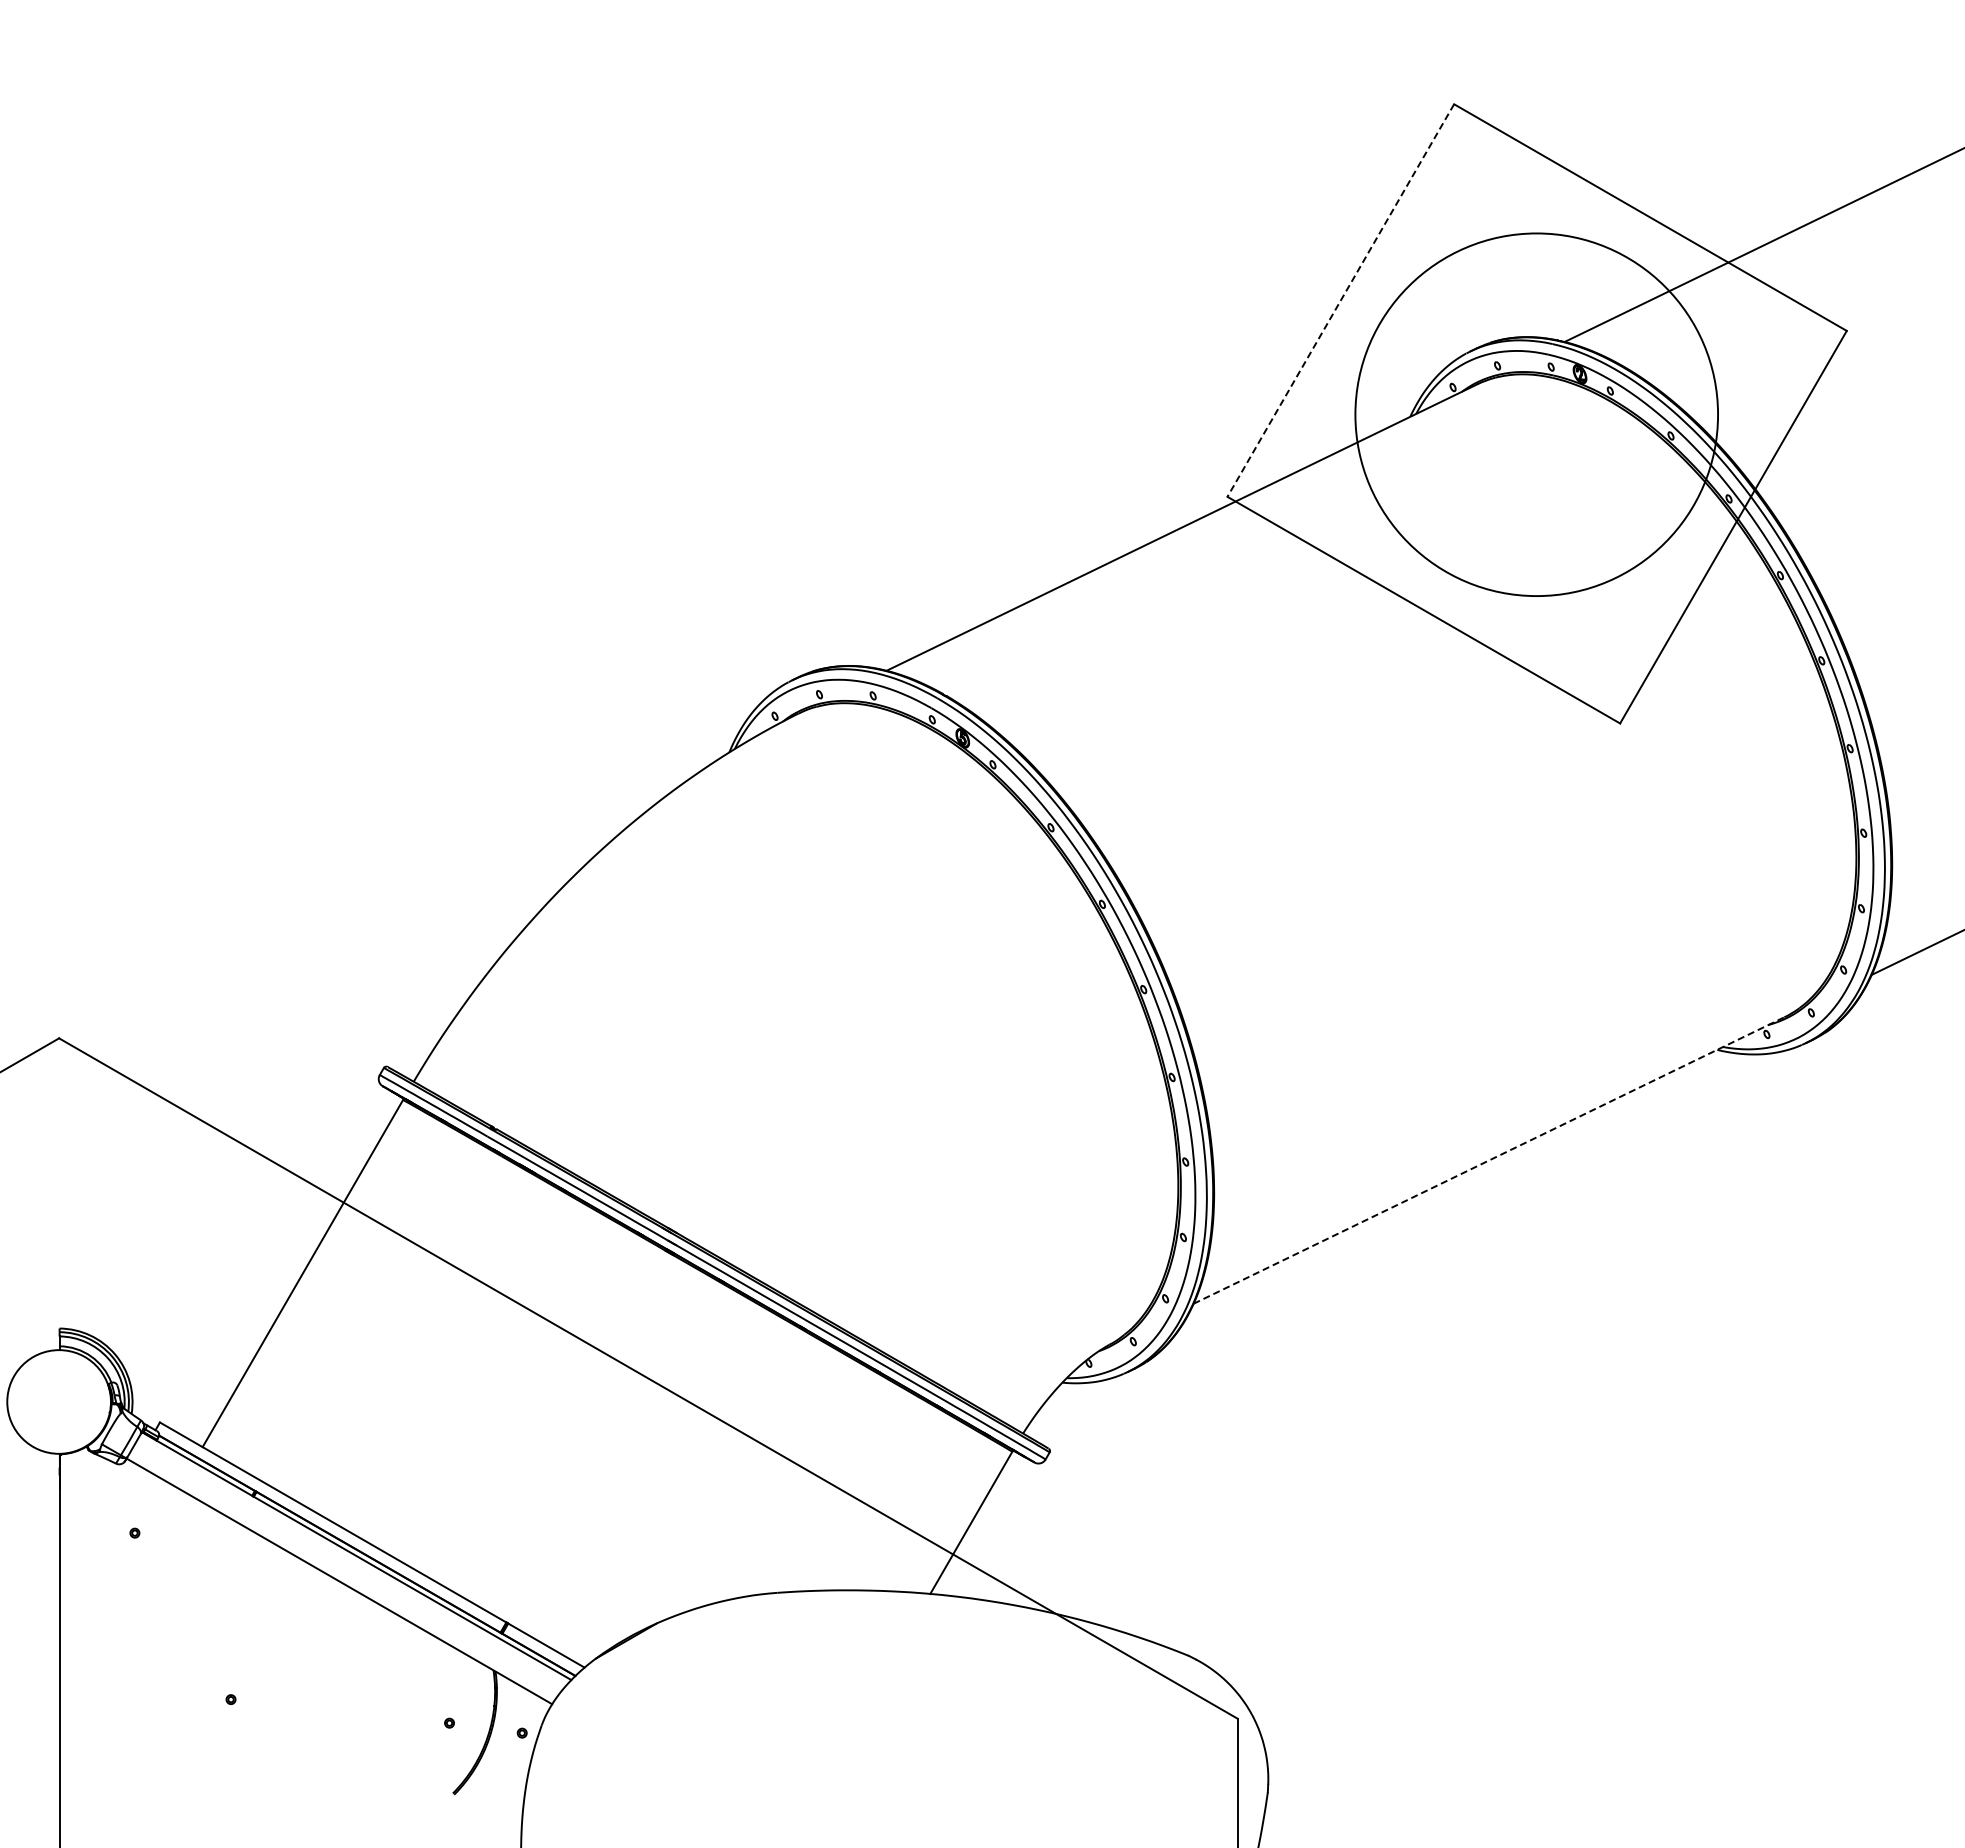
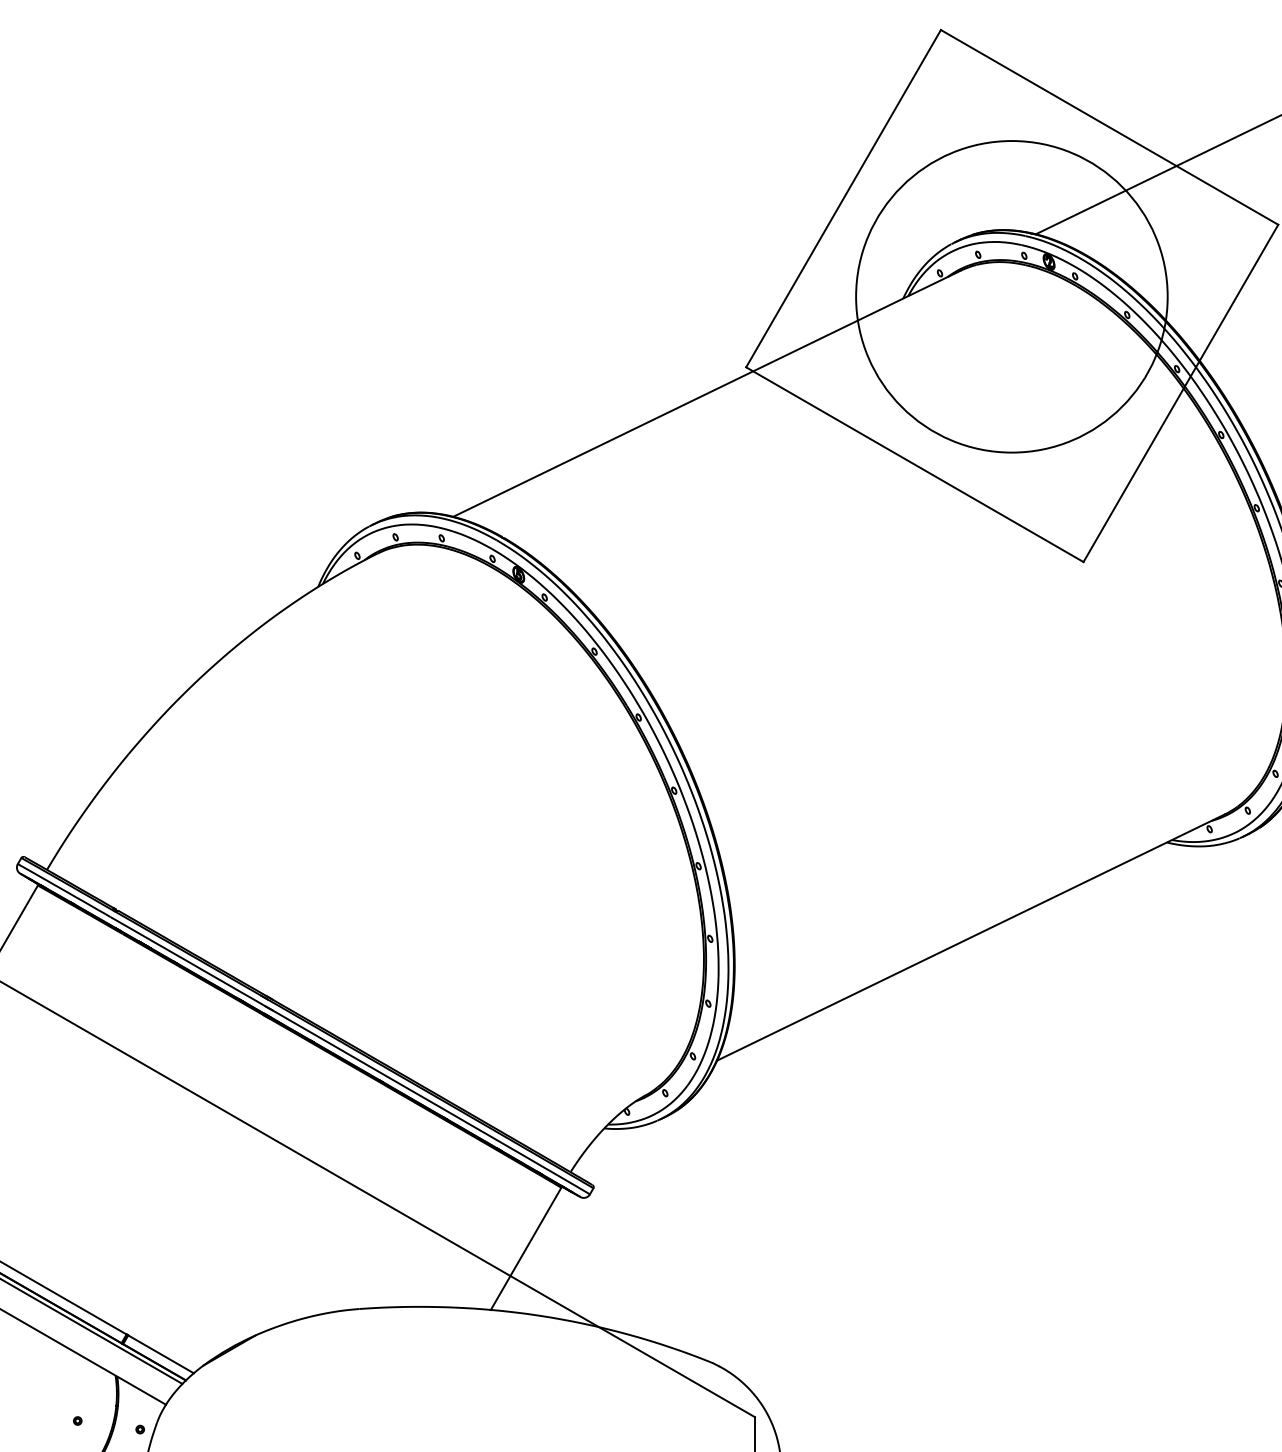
line: (1340, 300) -> (843, 198), dashed -> solid
line: (1489, 1160) -> (971, 937), dashed -> solid

